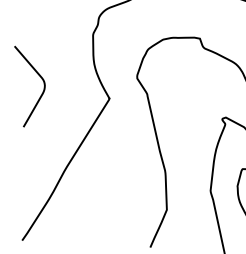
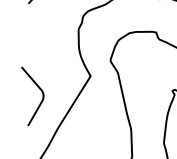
curve: (41, 79) -> (41, 91), moved

